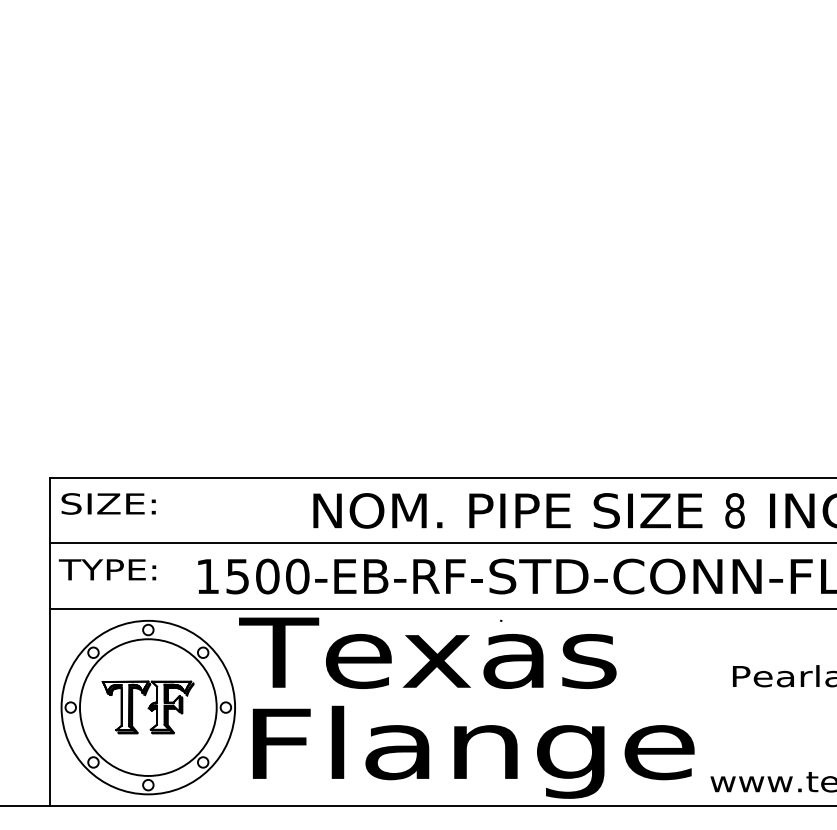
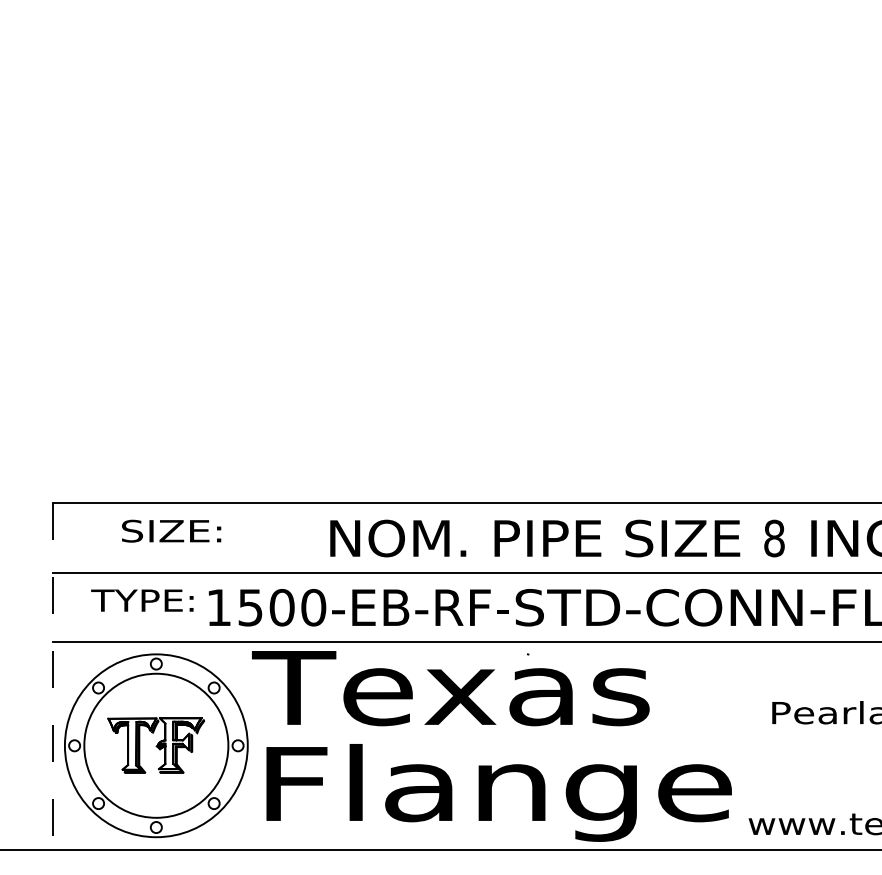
text: (108, 503) -> (171, 530), moved
text: (107, 569) -> (142, 600), moved
line: (50, 642) -> (53, 677), solid -> dashed

